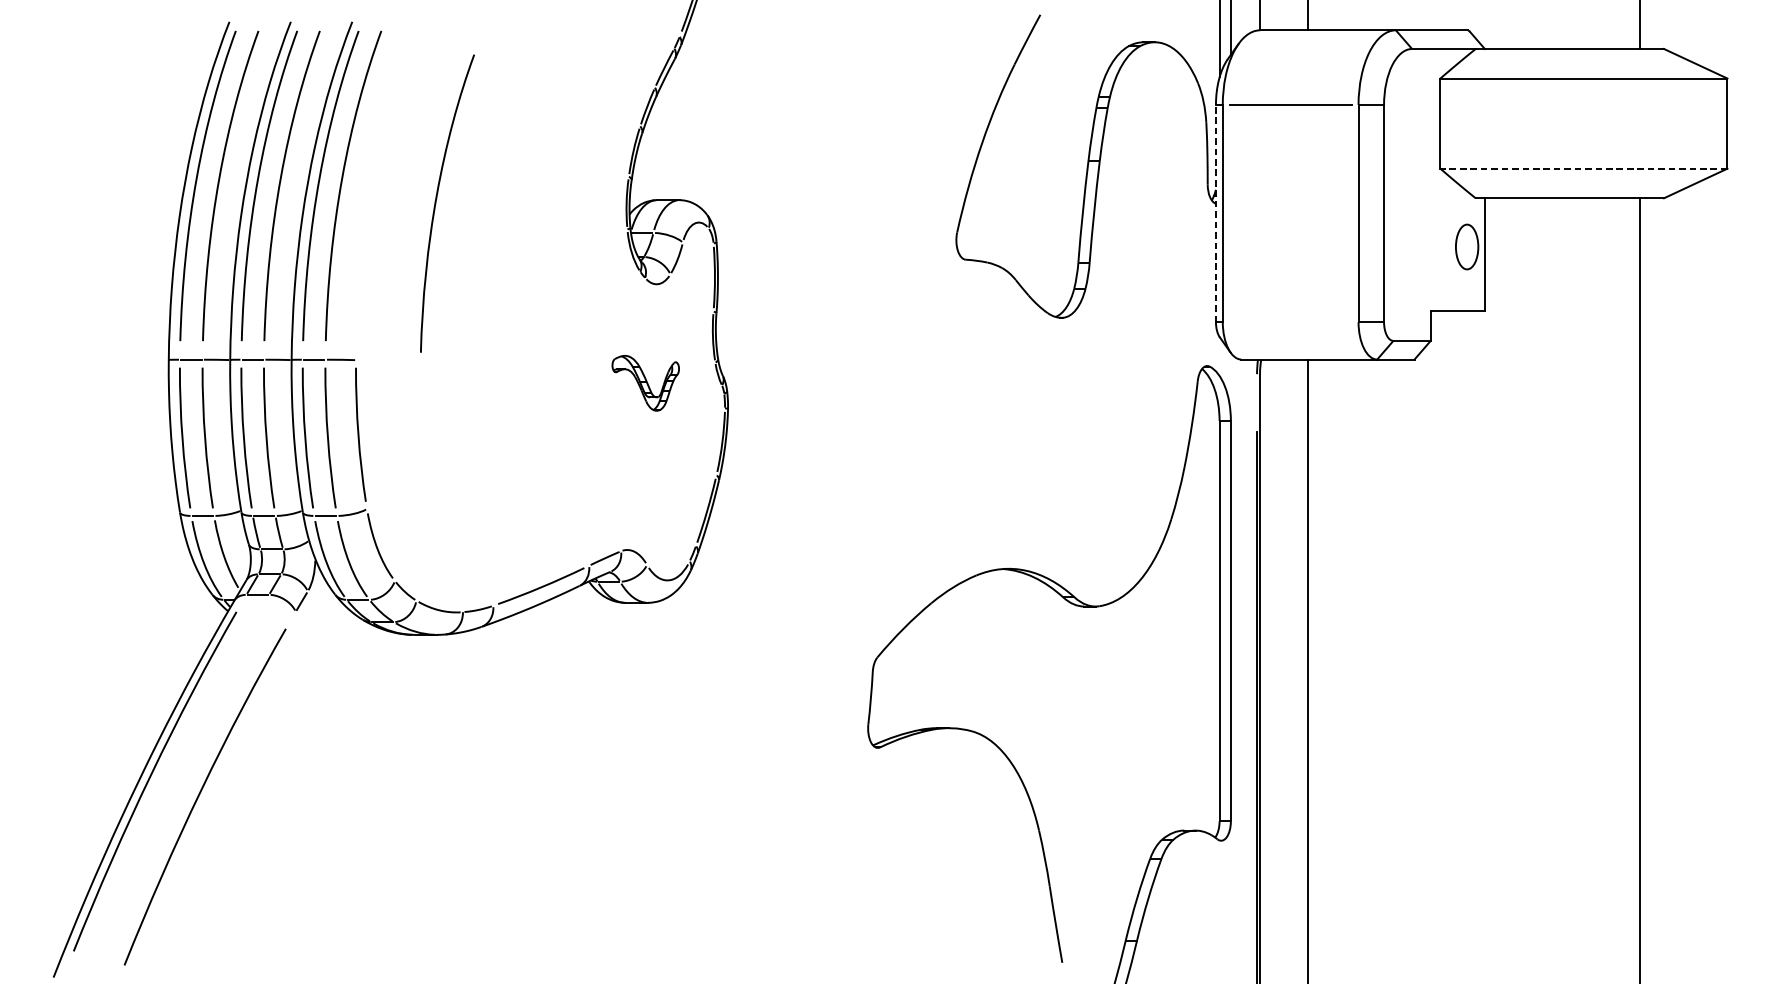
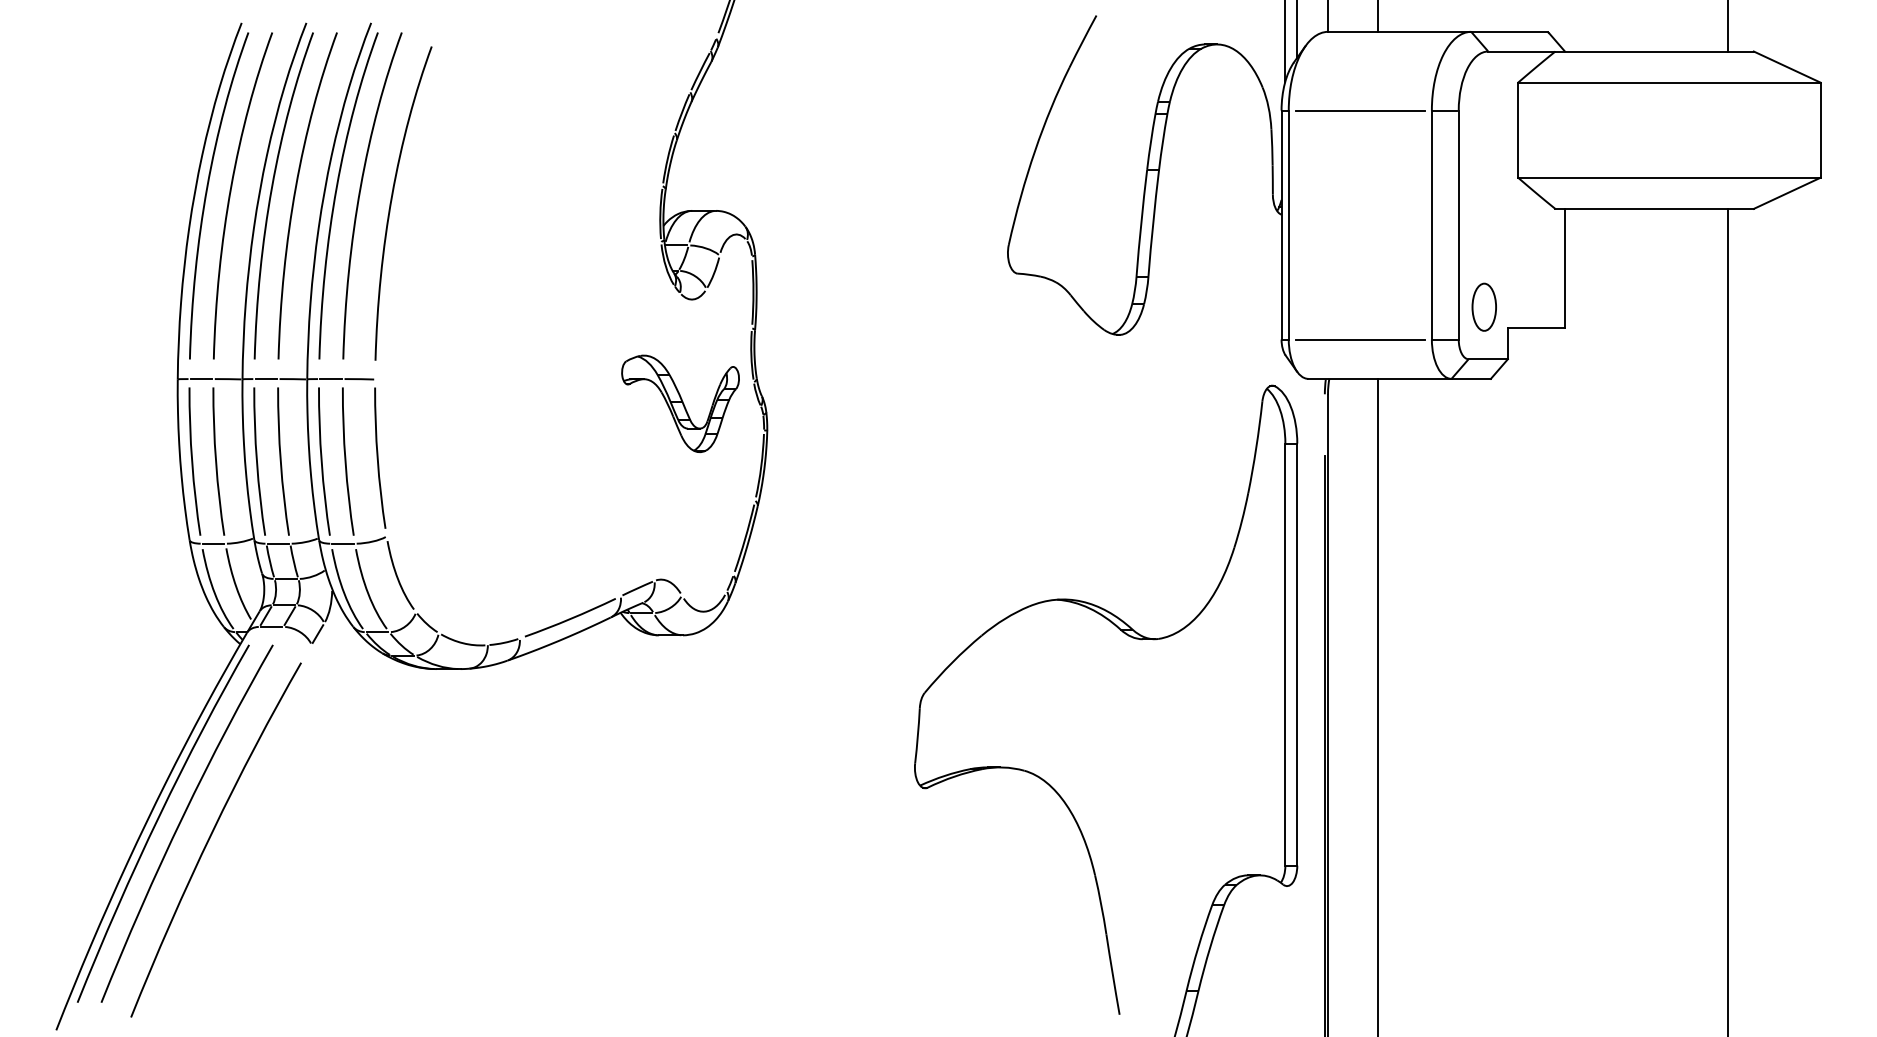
line: (1583, 168) -> (1668, 177), dashed -> solid
curve: (437, 200) -> (392, 200), moved
line: (1215, 214) -> (1281, 225), dashed -> solid
part: (1466, 246) -> (1483, 306), moved
line: (1289, 322) -> (1359, 339), added
part: (645, 382) -> (680, 403), size x1.67
curve: (173, 778) -> (182, 820), added

